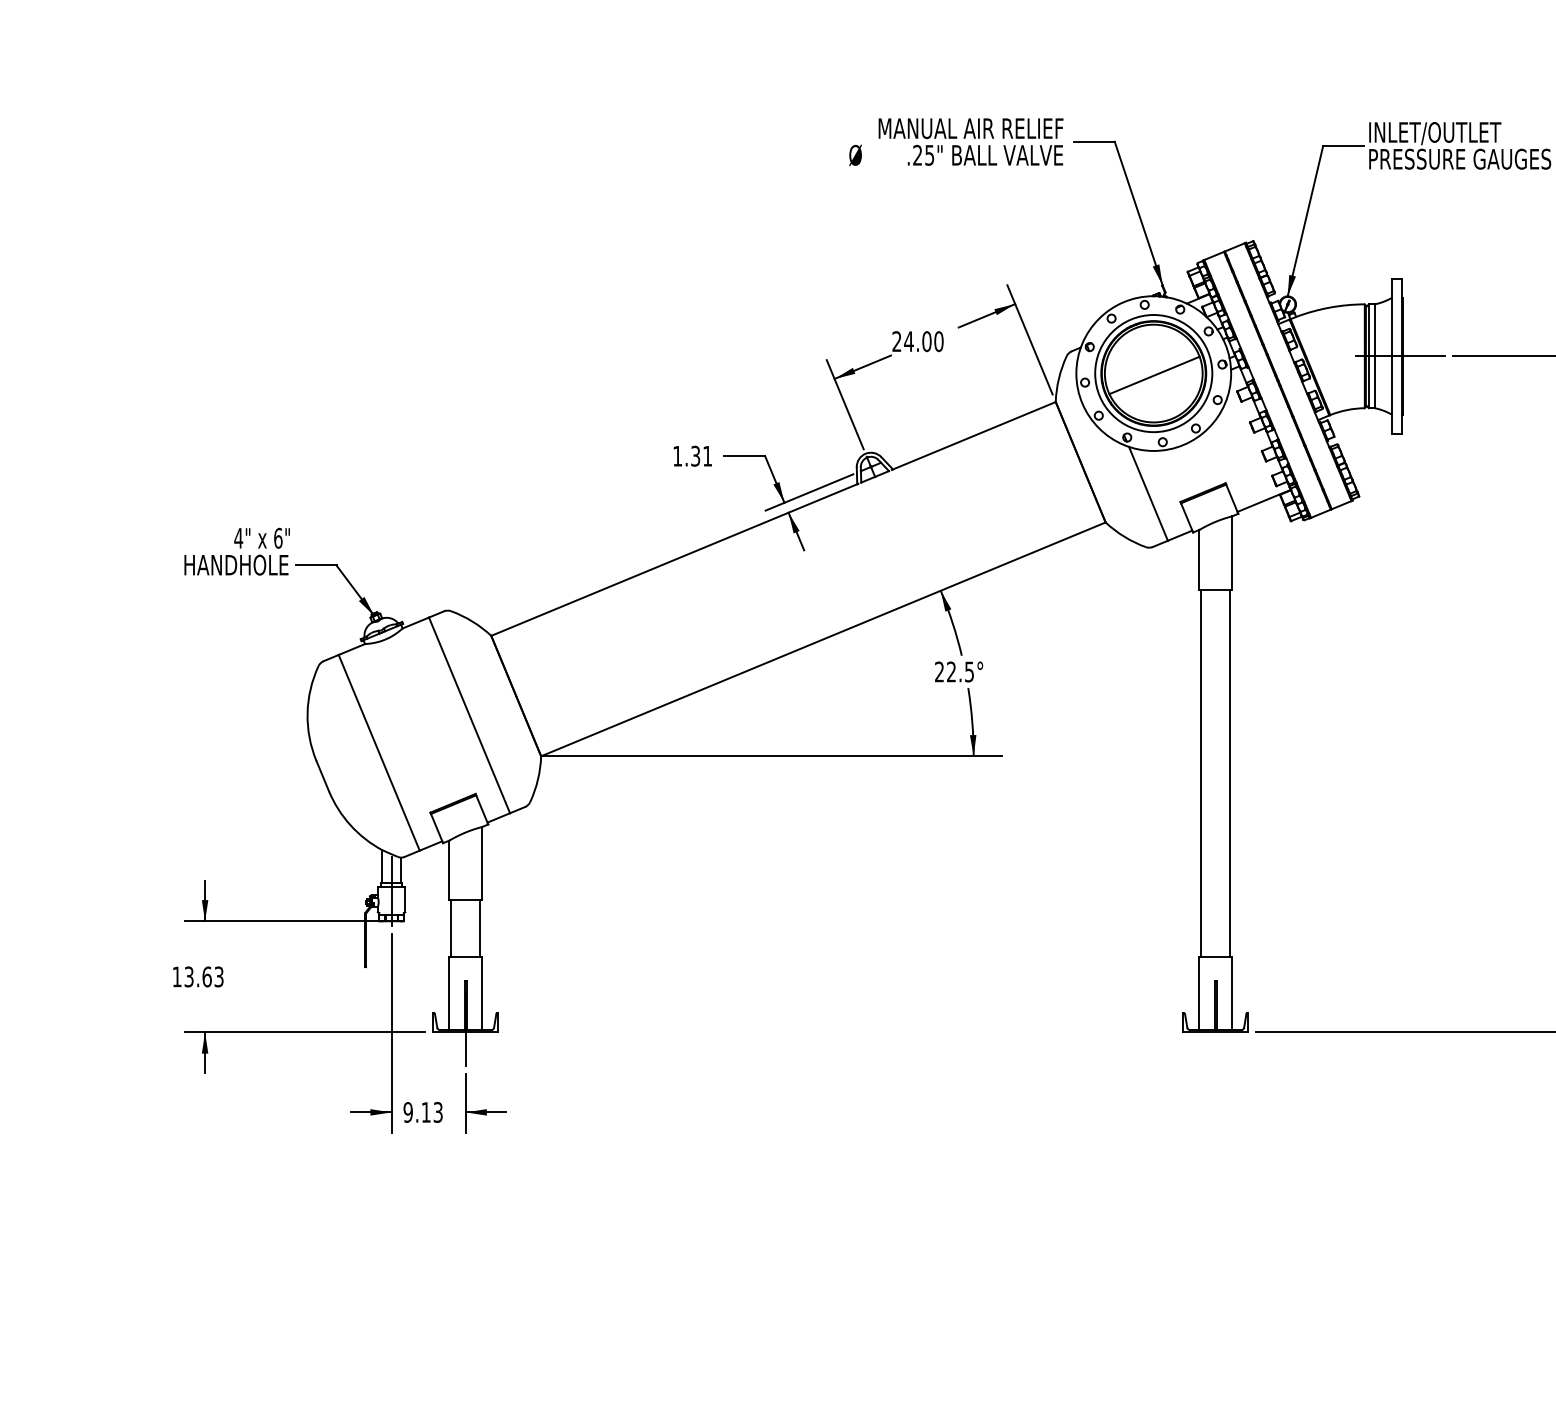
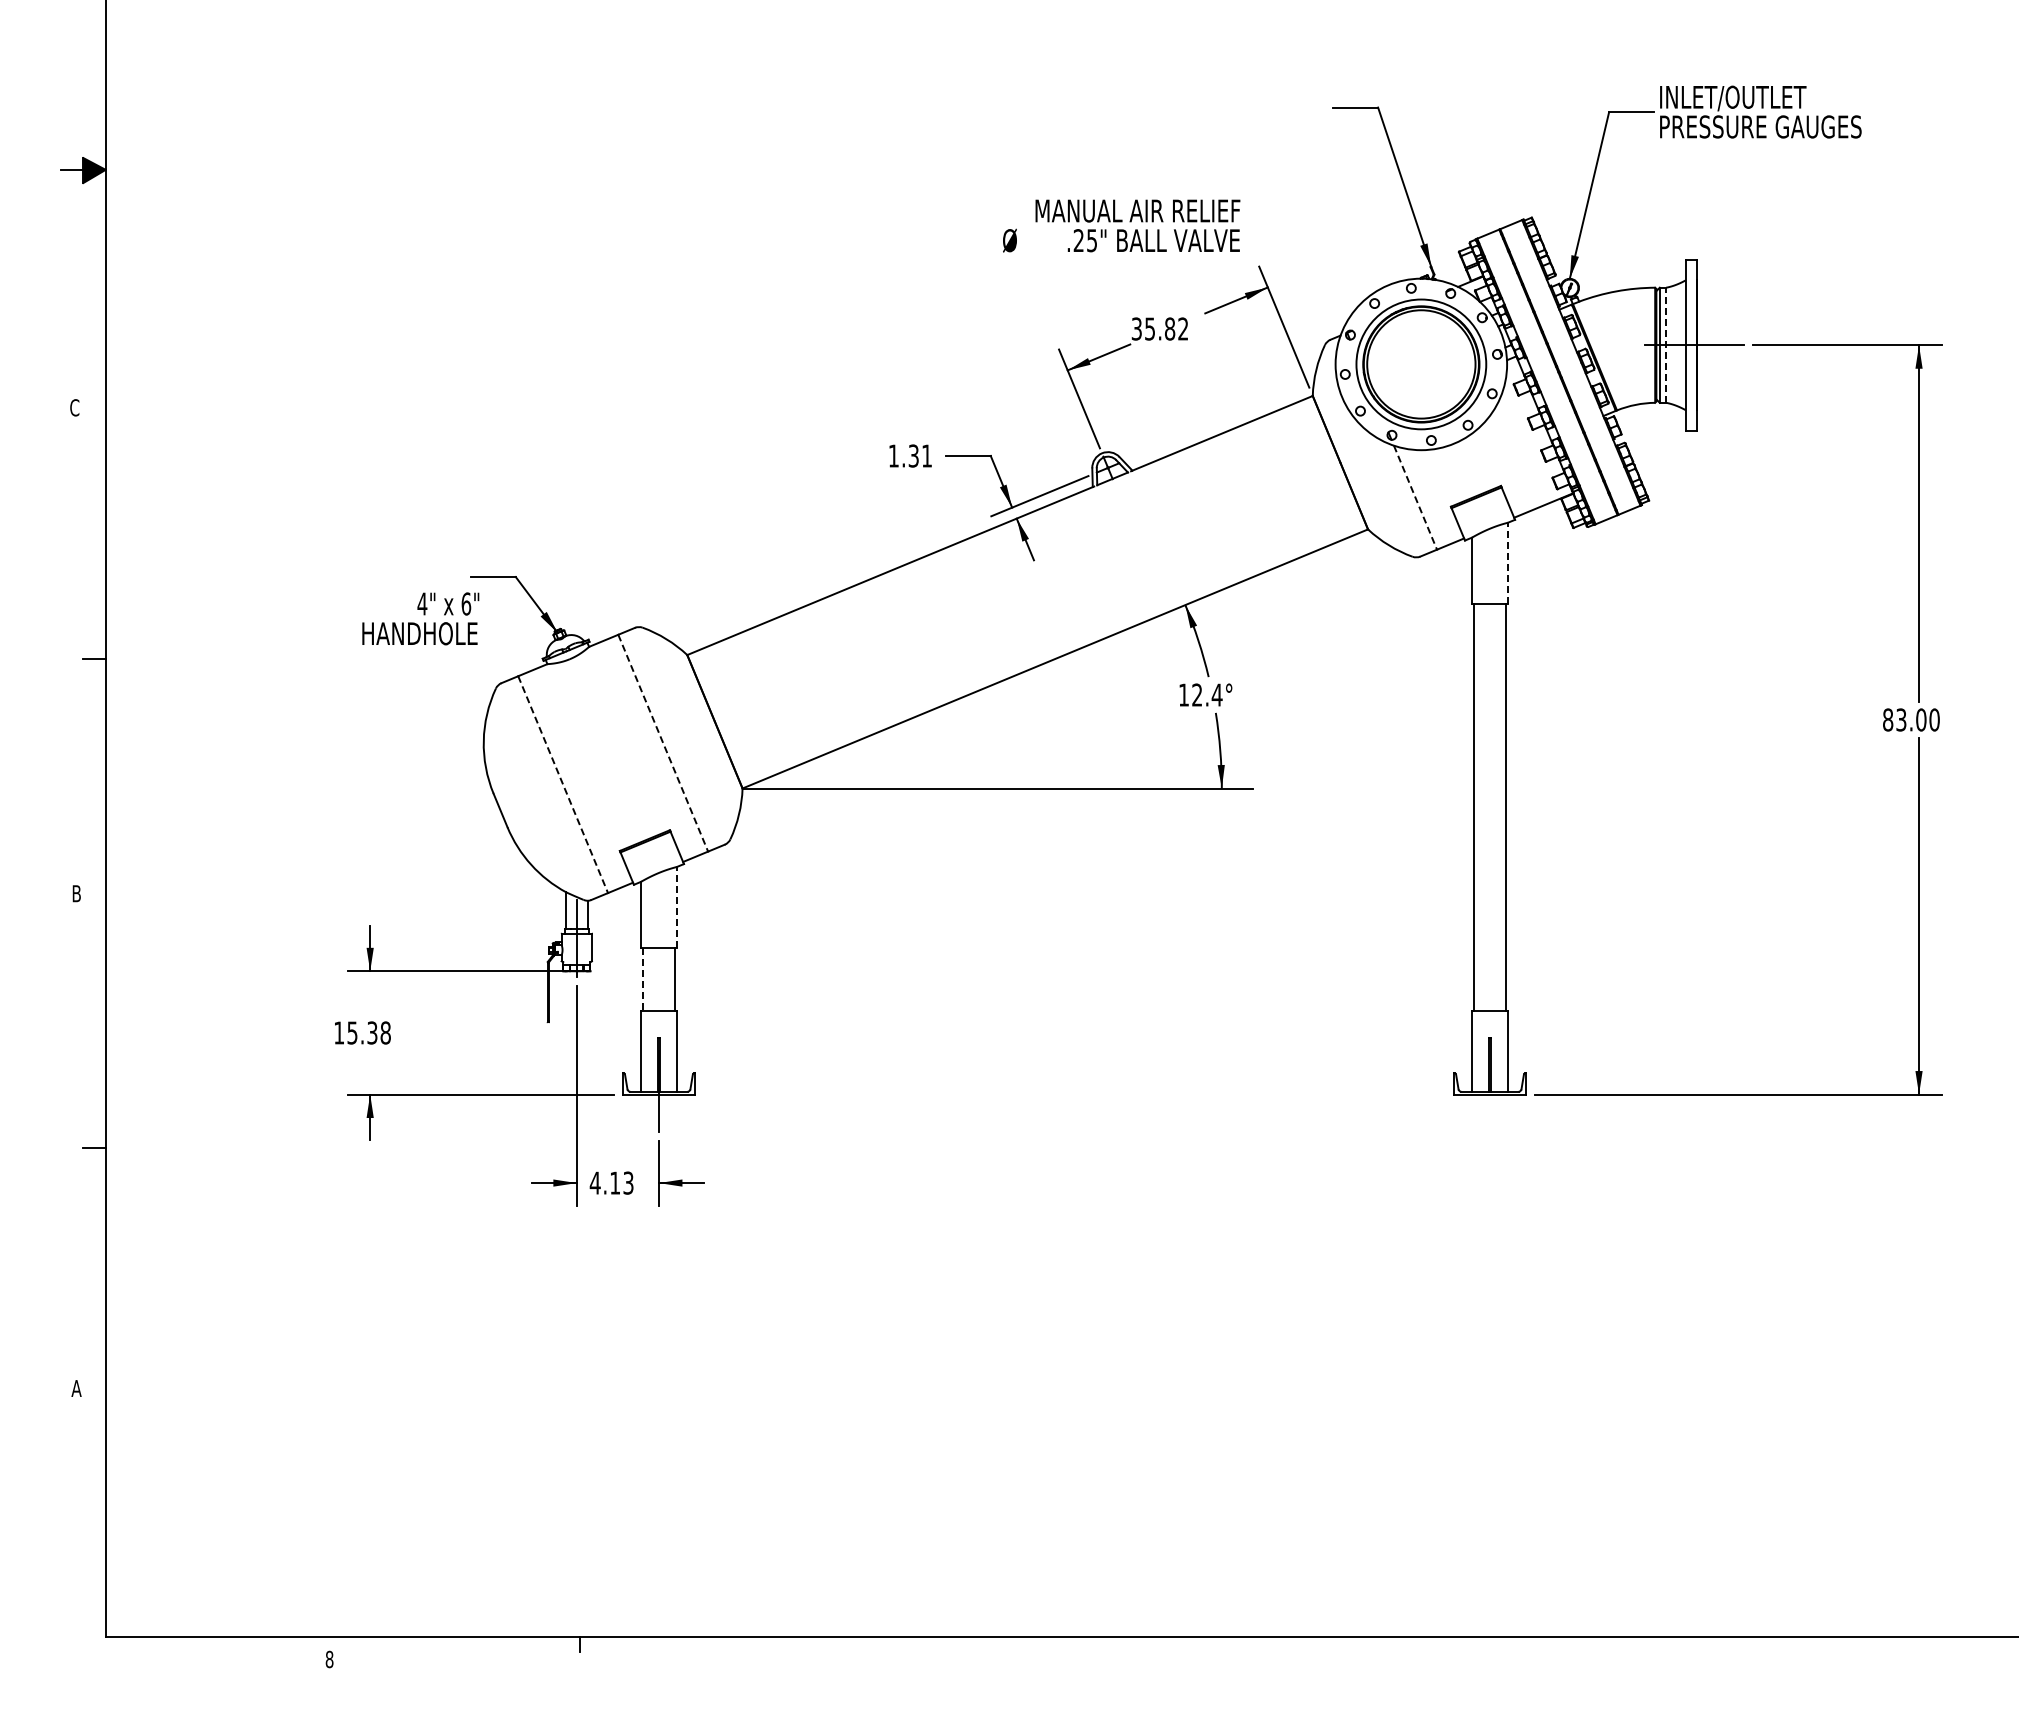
text: (956, 141) -> (1121, 225), moved
text: (917, 341) -> (1159, 328), 24.00 -> 35.82
line: (1375, 356) -> (1666, 345), solid -> dashed
line: (1154, 375) -> (1422, 366), removed
line: (1148, 494) -> (1415, 498), solid -> dashed
text: (236, 551) -> (420, 618), moved
line: (1232, 553) -> (1508, 563), solid -> dashed
text: (954, 671) -> (1200, 694), 22.5° -> 12.4°
line: (469, 715) -> (663, 743), solid -> dashed
line: (379, 753) -> (563, 785), solid -> dashed
line: (482, 863) -> (677, 907), solid -> dashed
line: (451, 928) -> (643, 979), solid -> dashed
text: (204, 976) -> (369, 1032), 13.63 -> 15.38
text: (407, 1111) -> (594, 1182), 9.13 -> 4.13

